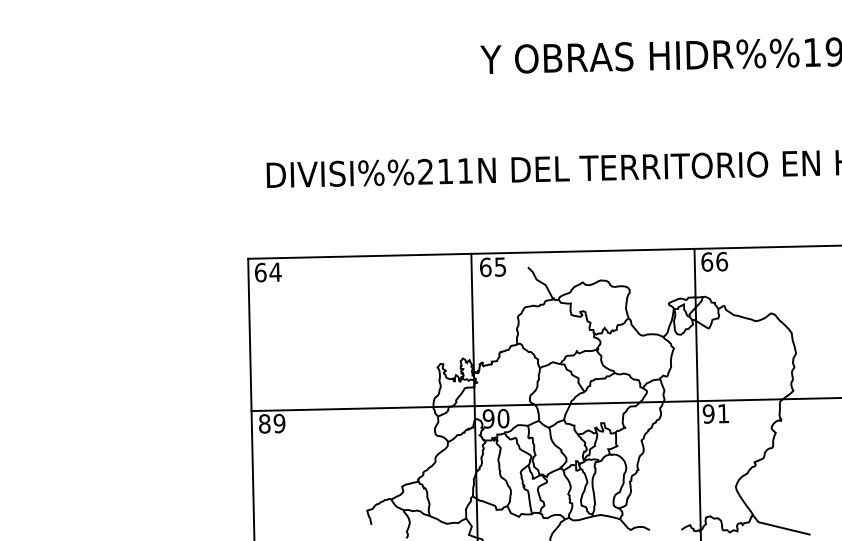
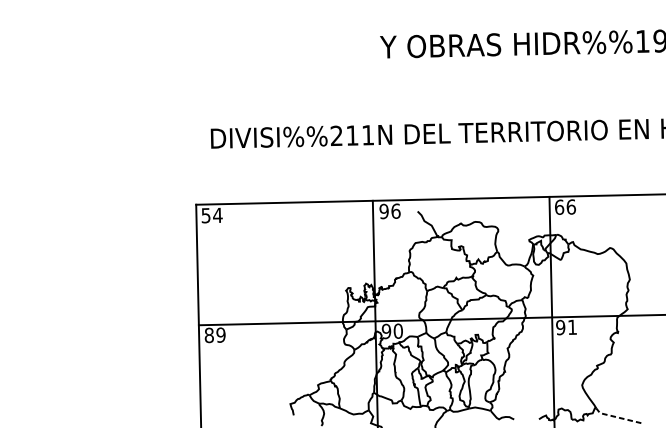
text: (492, 267) -> (389, 211), 65 -> 96
text: (260, 272) -> (205, 215), 64 -> 54
line: (779, 527) -> (616, 417), solid -> dashed

